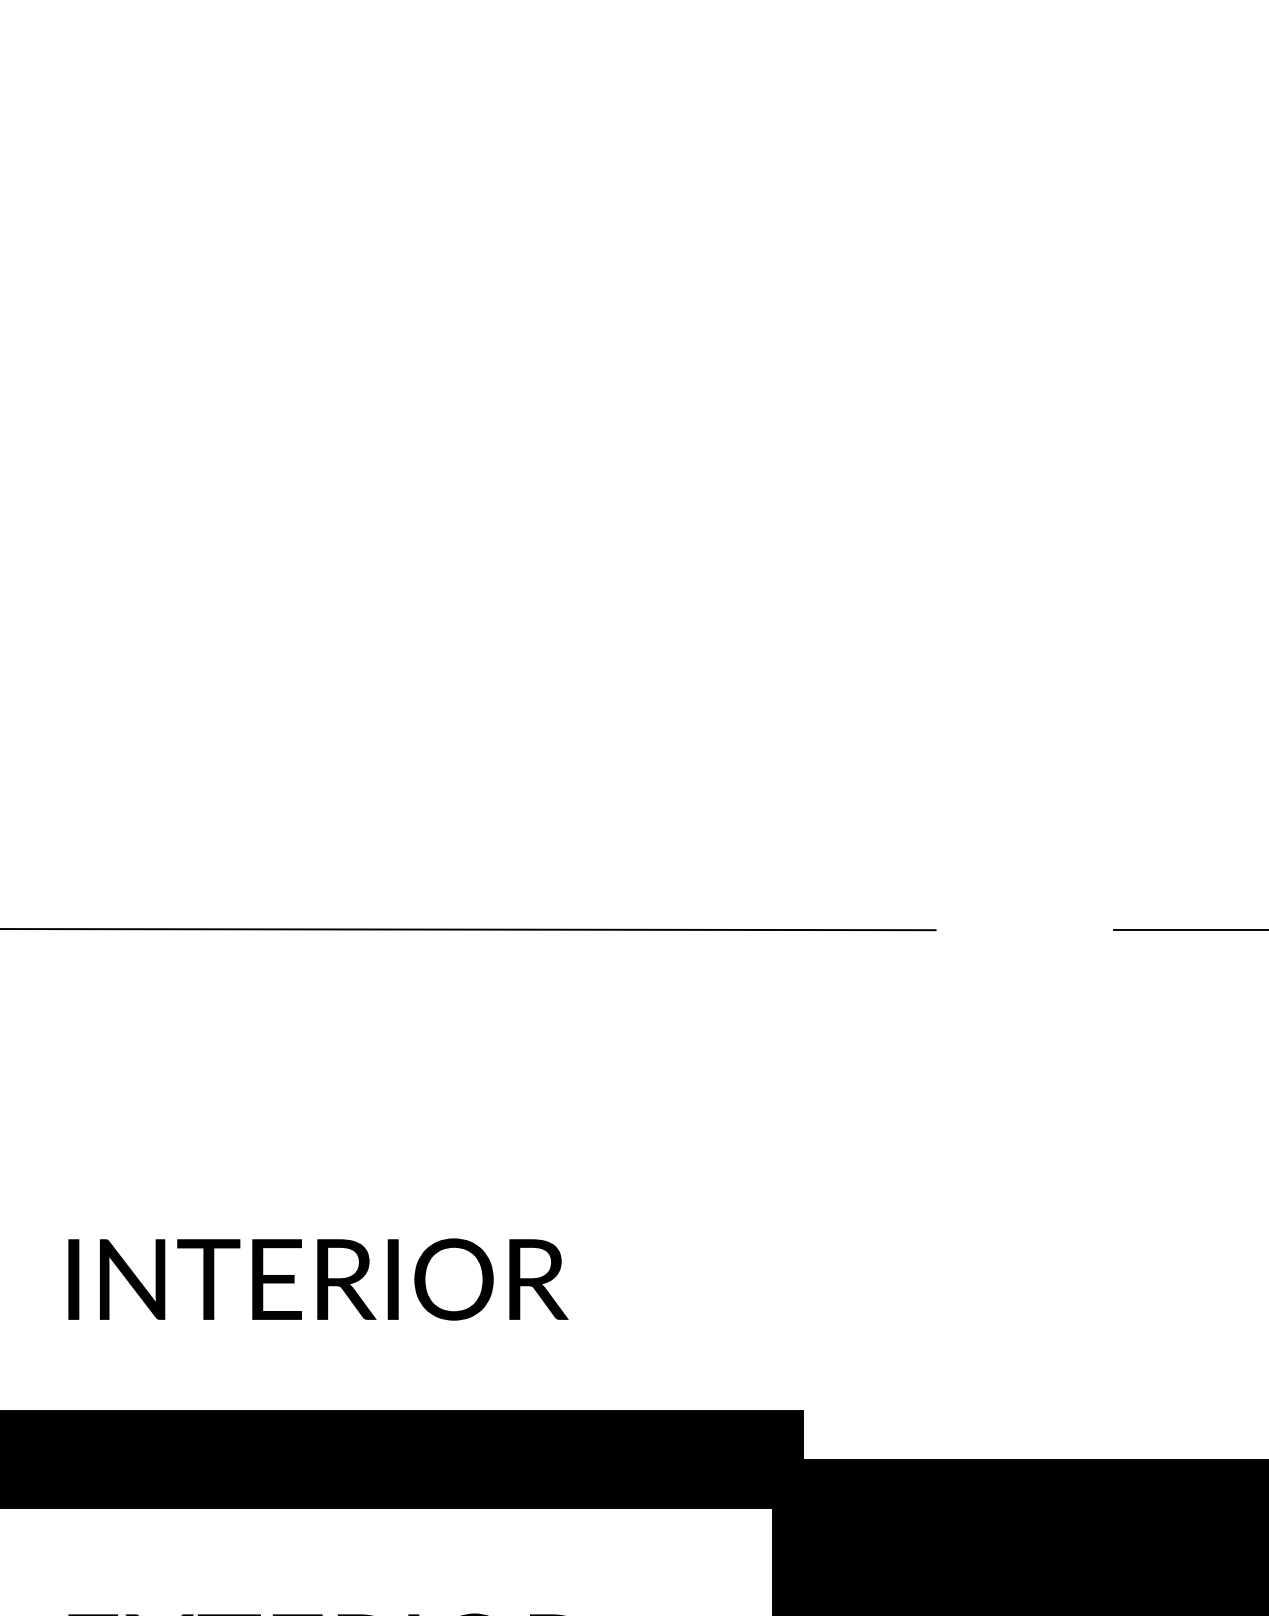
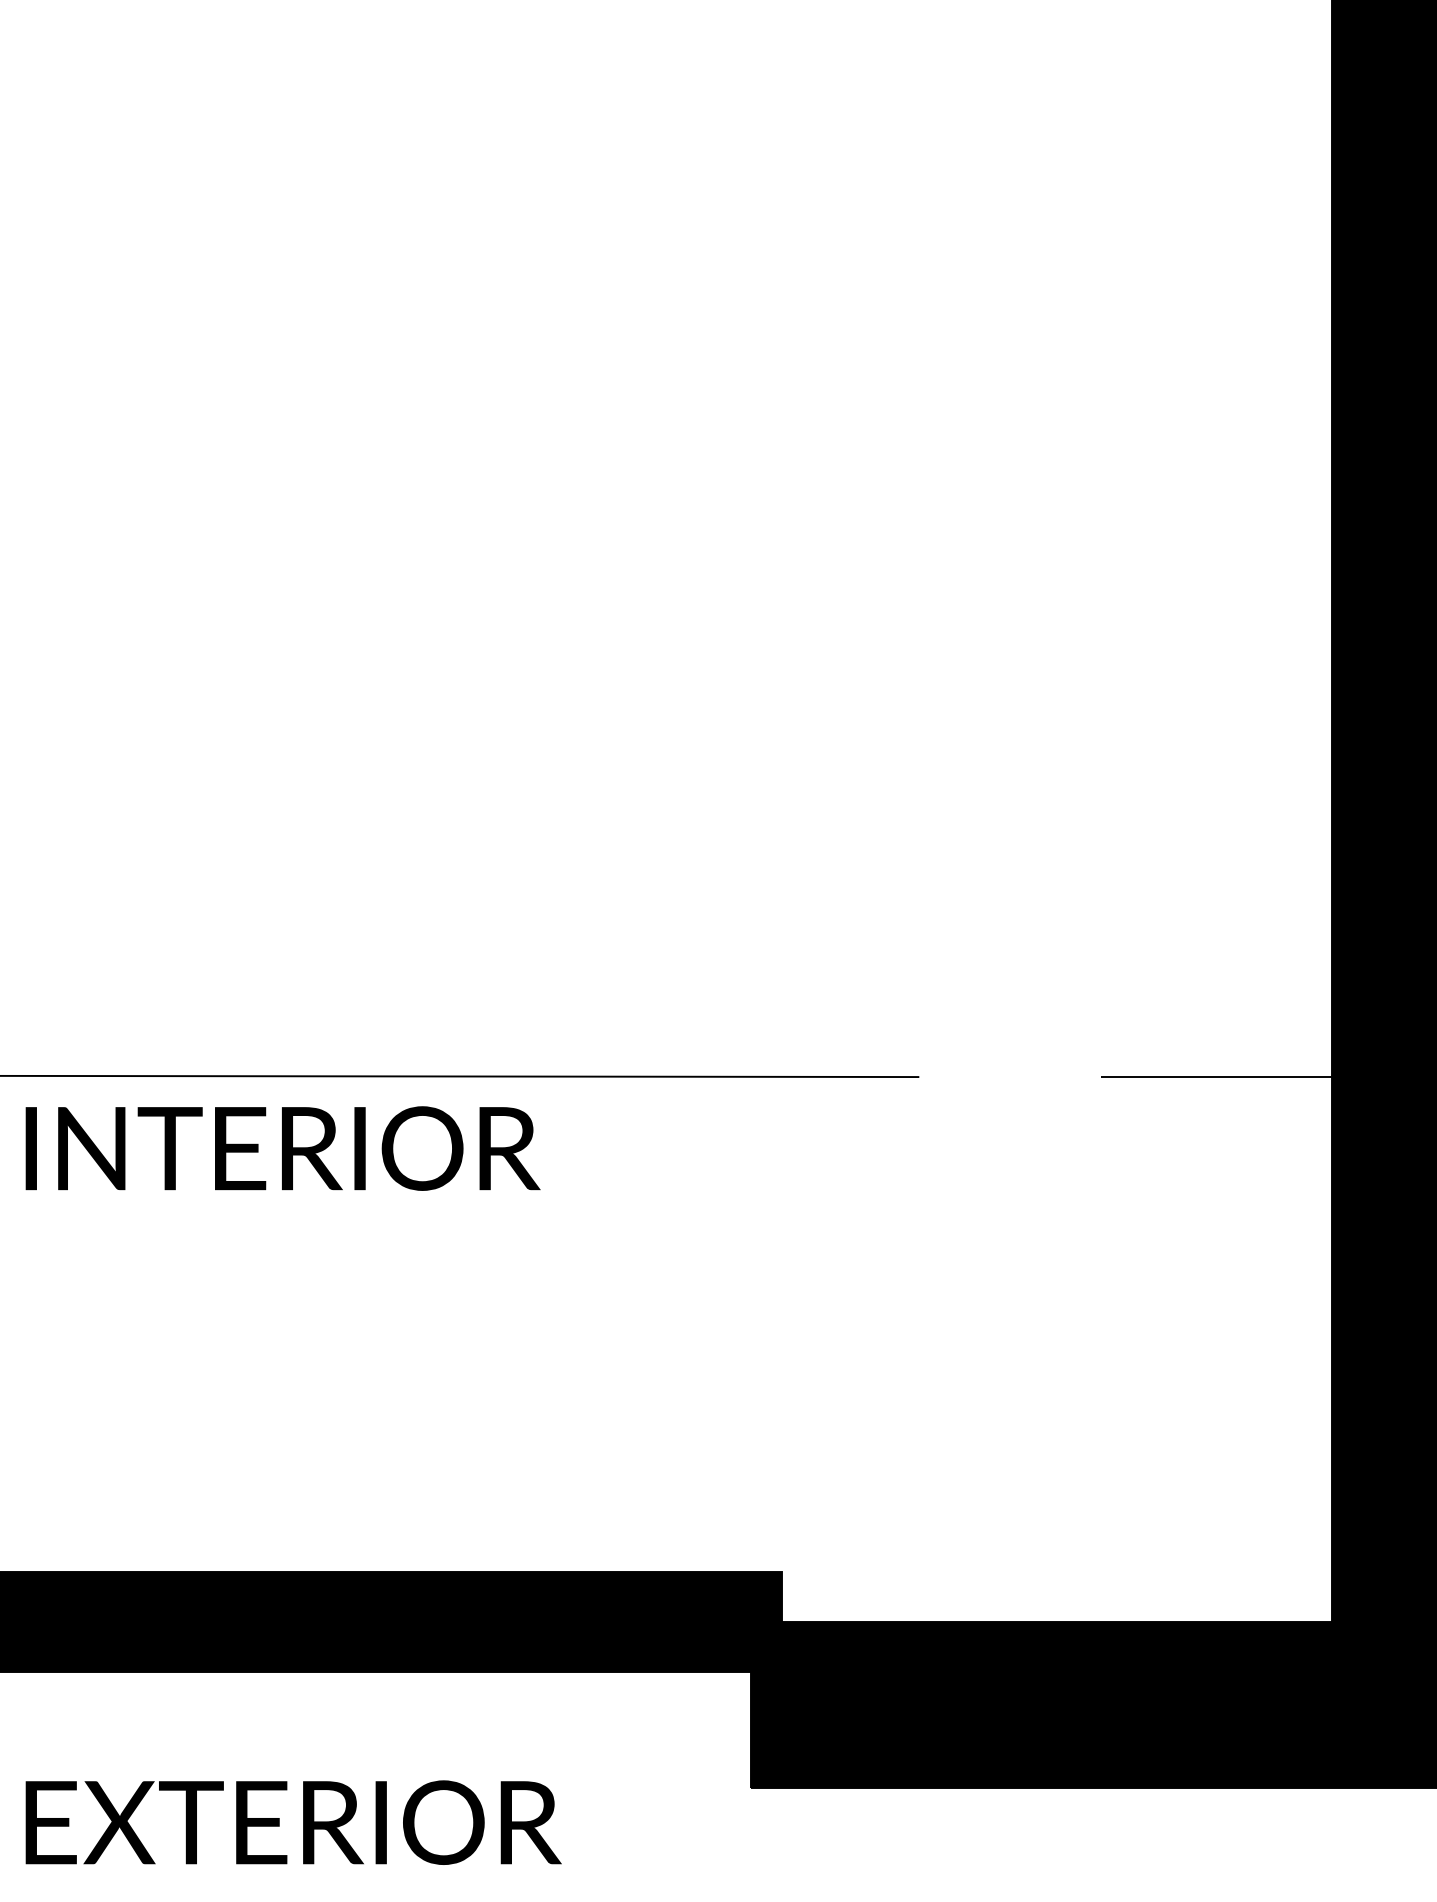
text: (317, 1279) -> (282, 1148), moved

